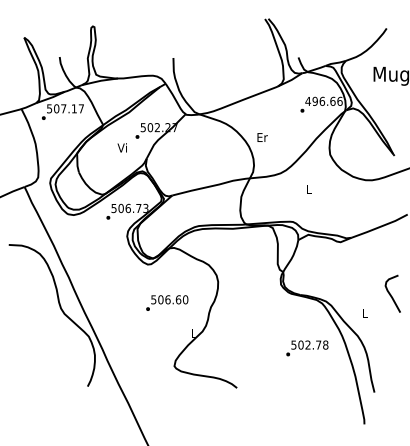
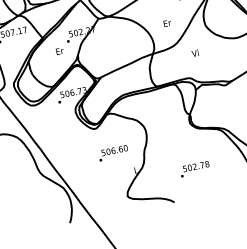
text: (262, 137) -> (167, 23), moved
text: (122, 147) -> (59, 50), Vi -> Er
text: (307, 189) -> (194, 53), L -> Vi
text: (307, 348) -> (194, 169), moved

